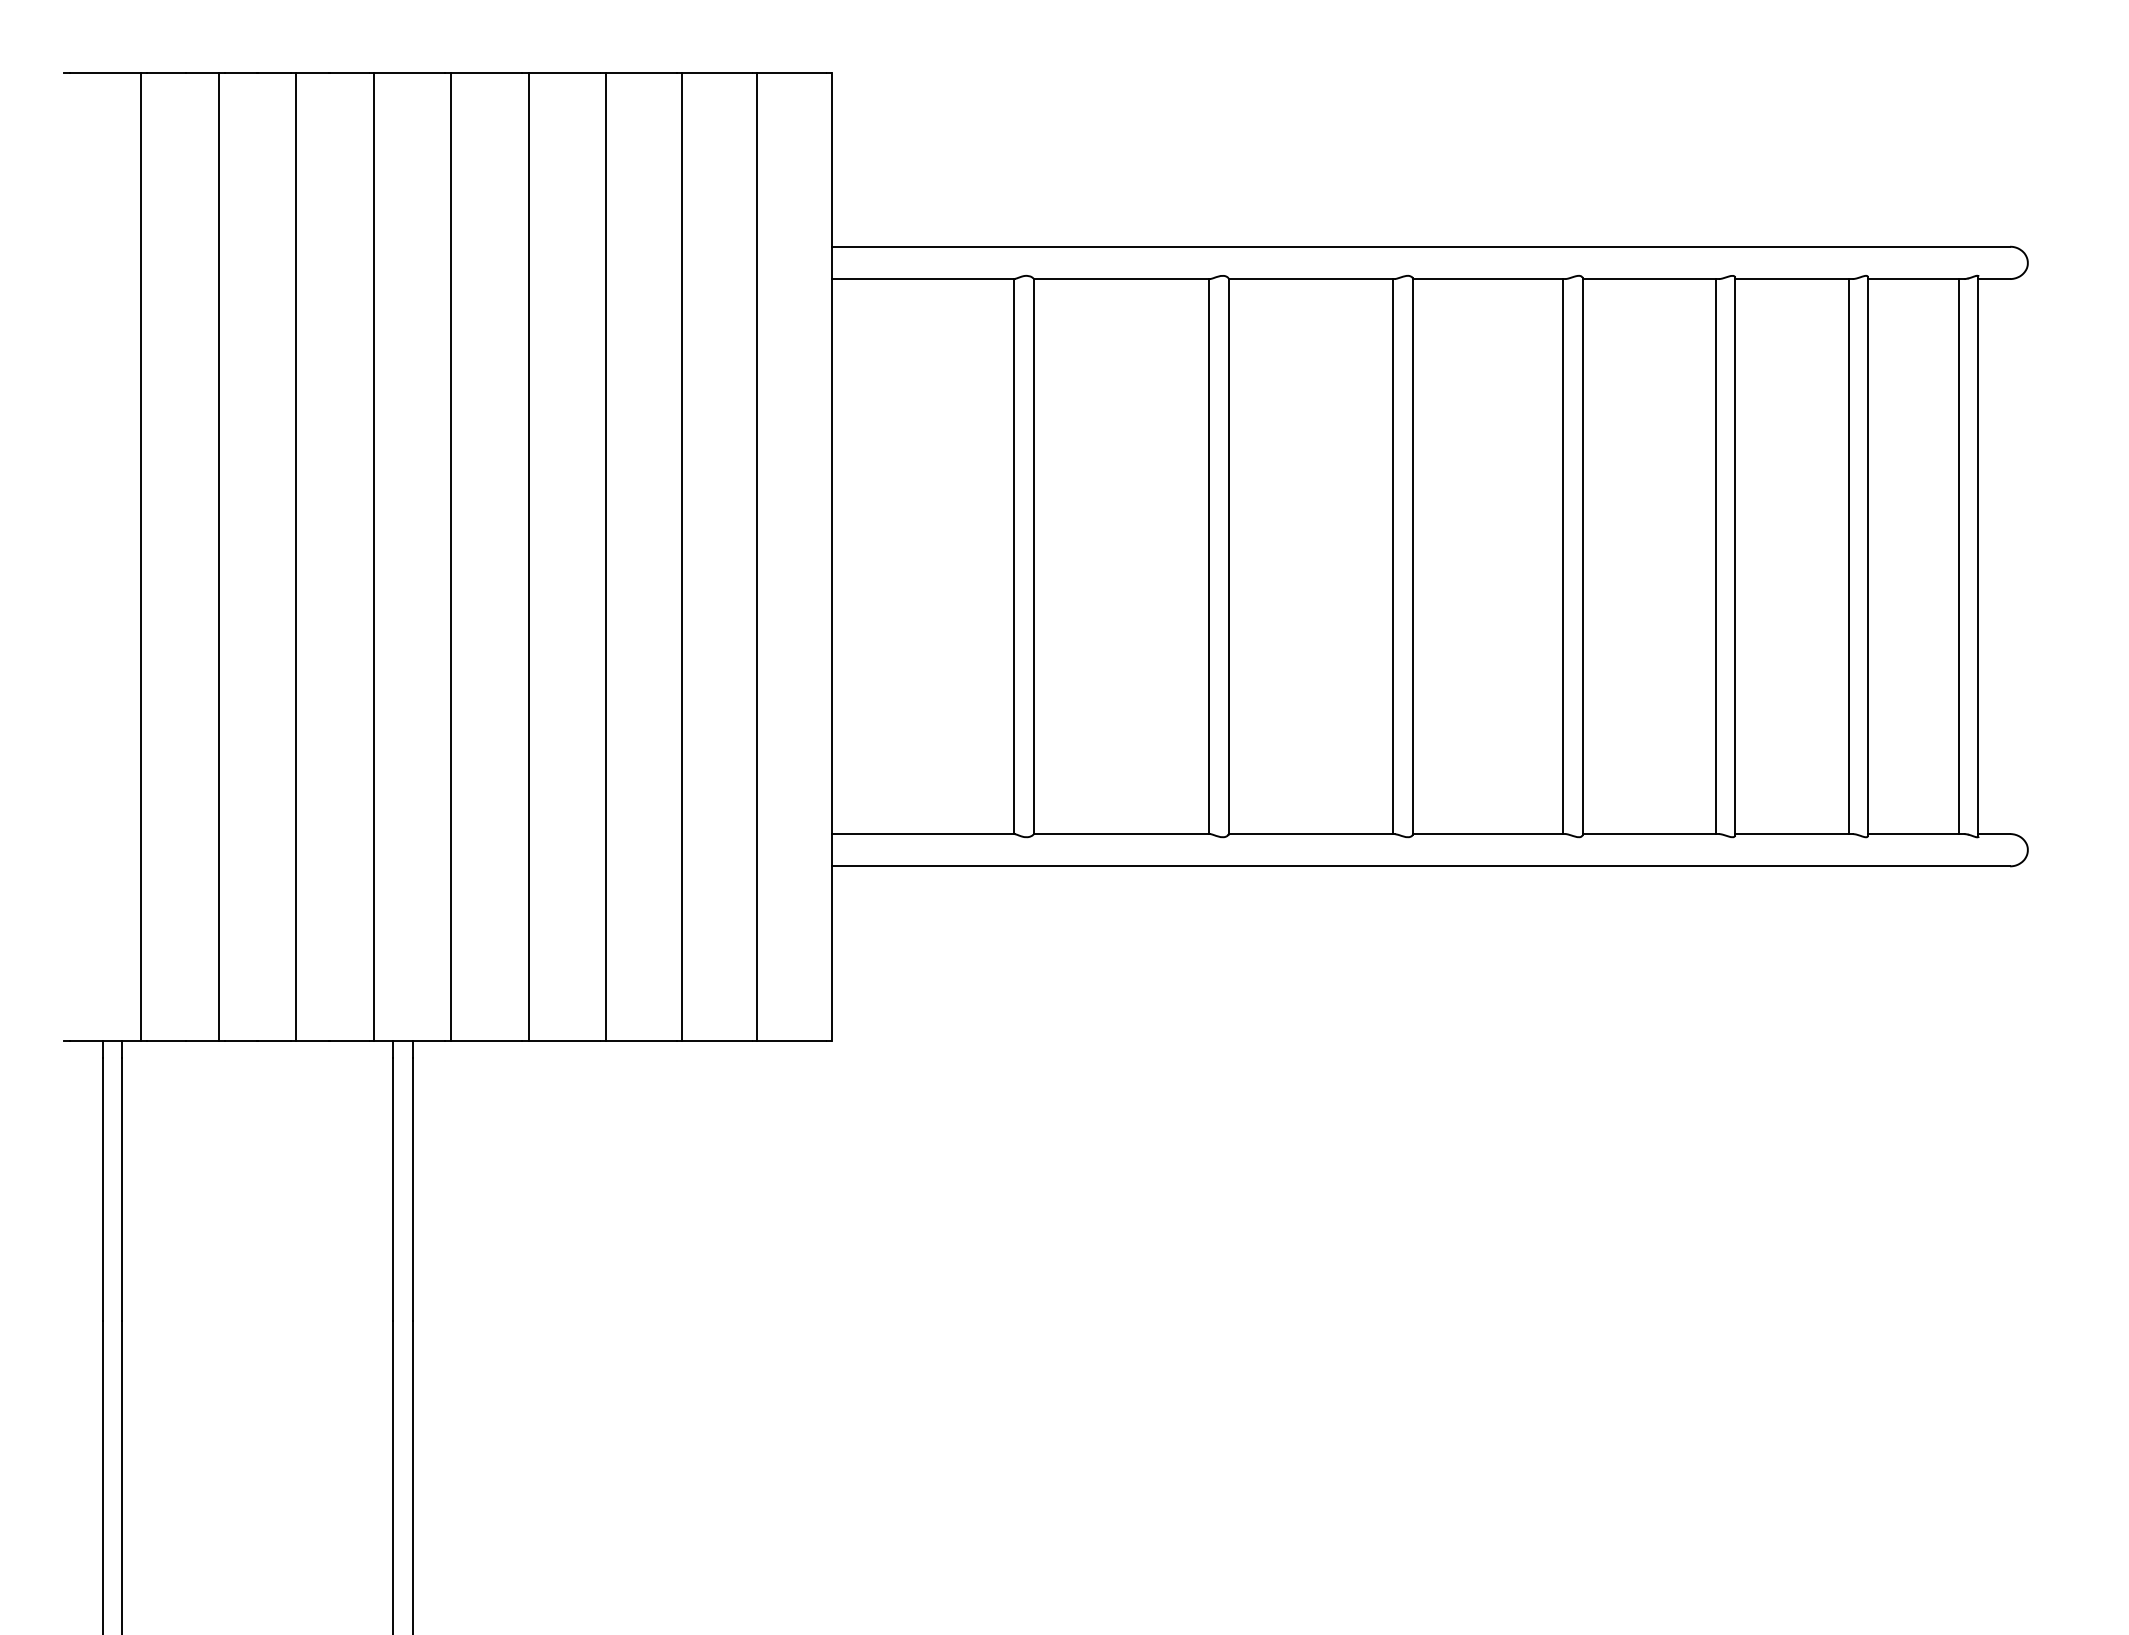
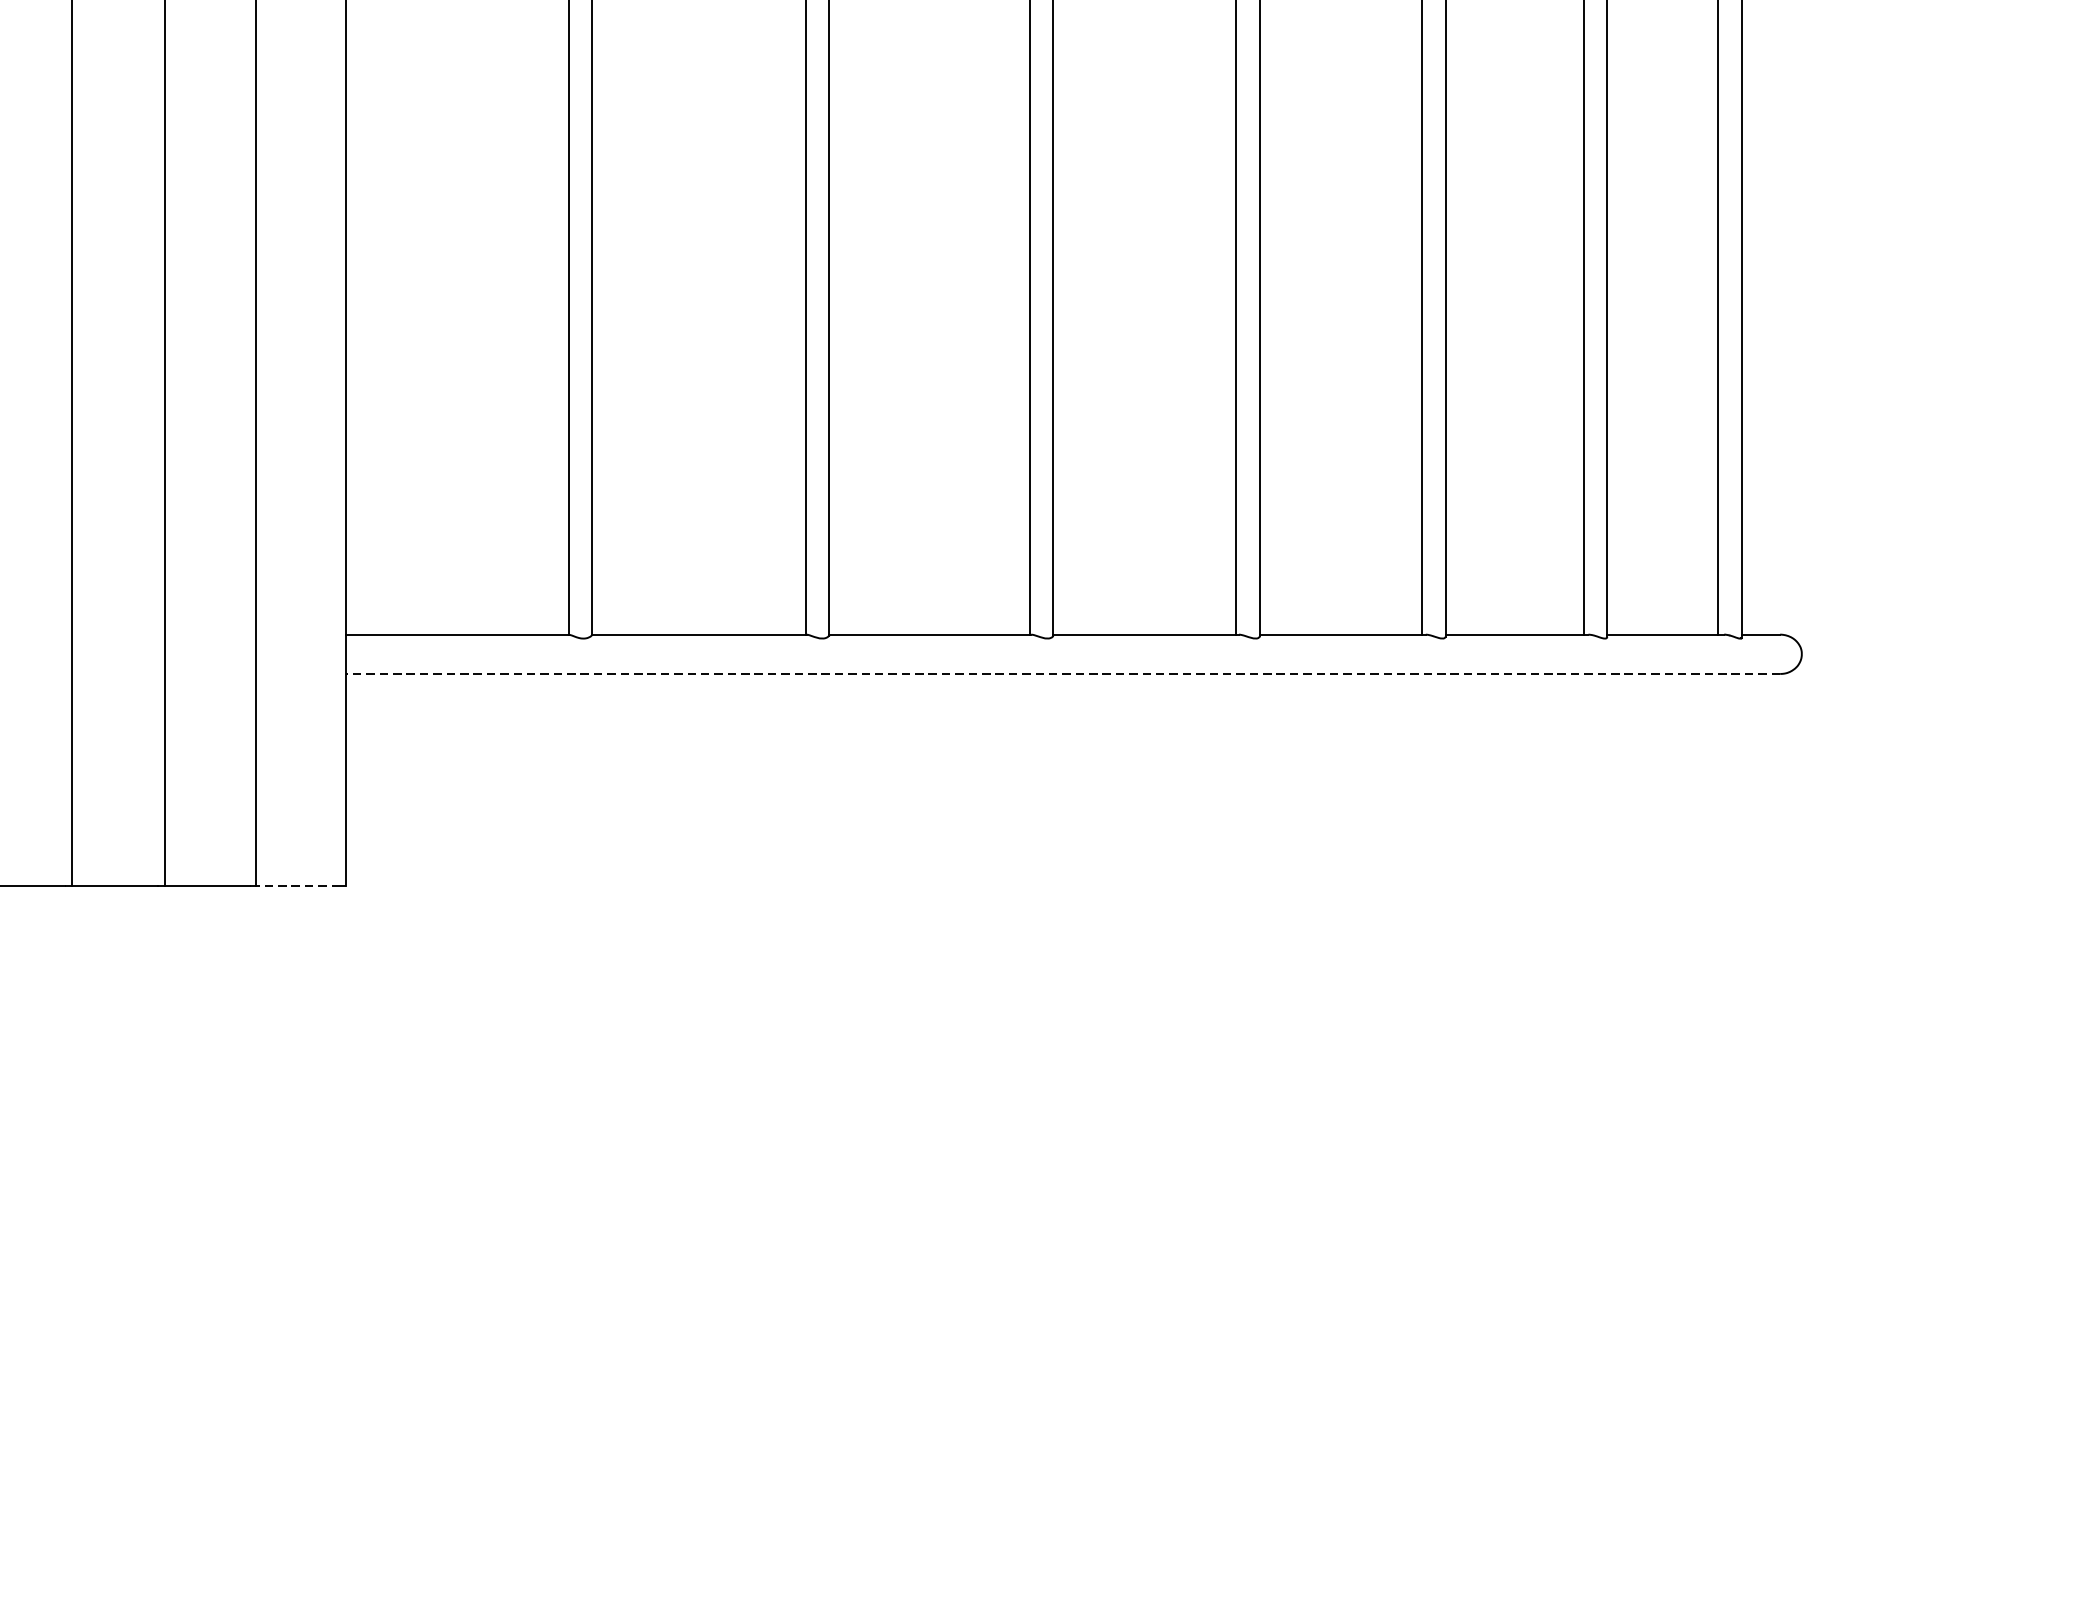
line: (1420, 866) -> (1062, 674), solid -> dashed
line: (791, 1040) -> (297, 885), solid -> dashed

